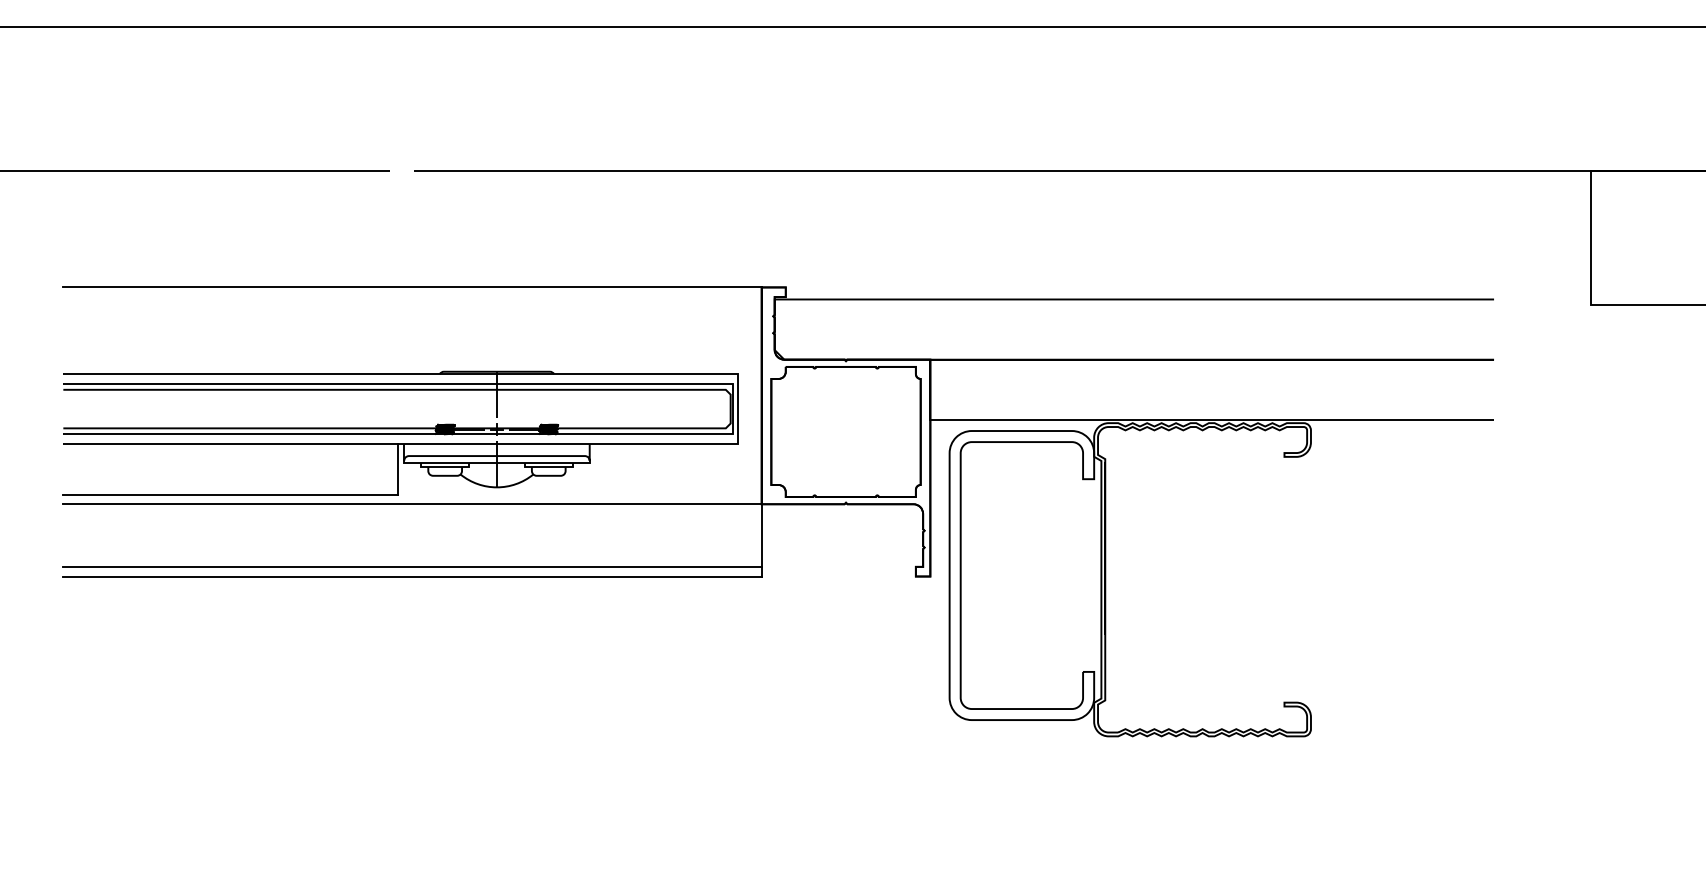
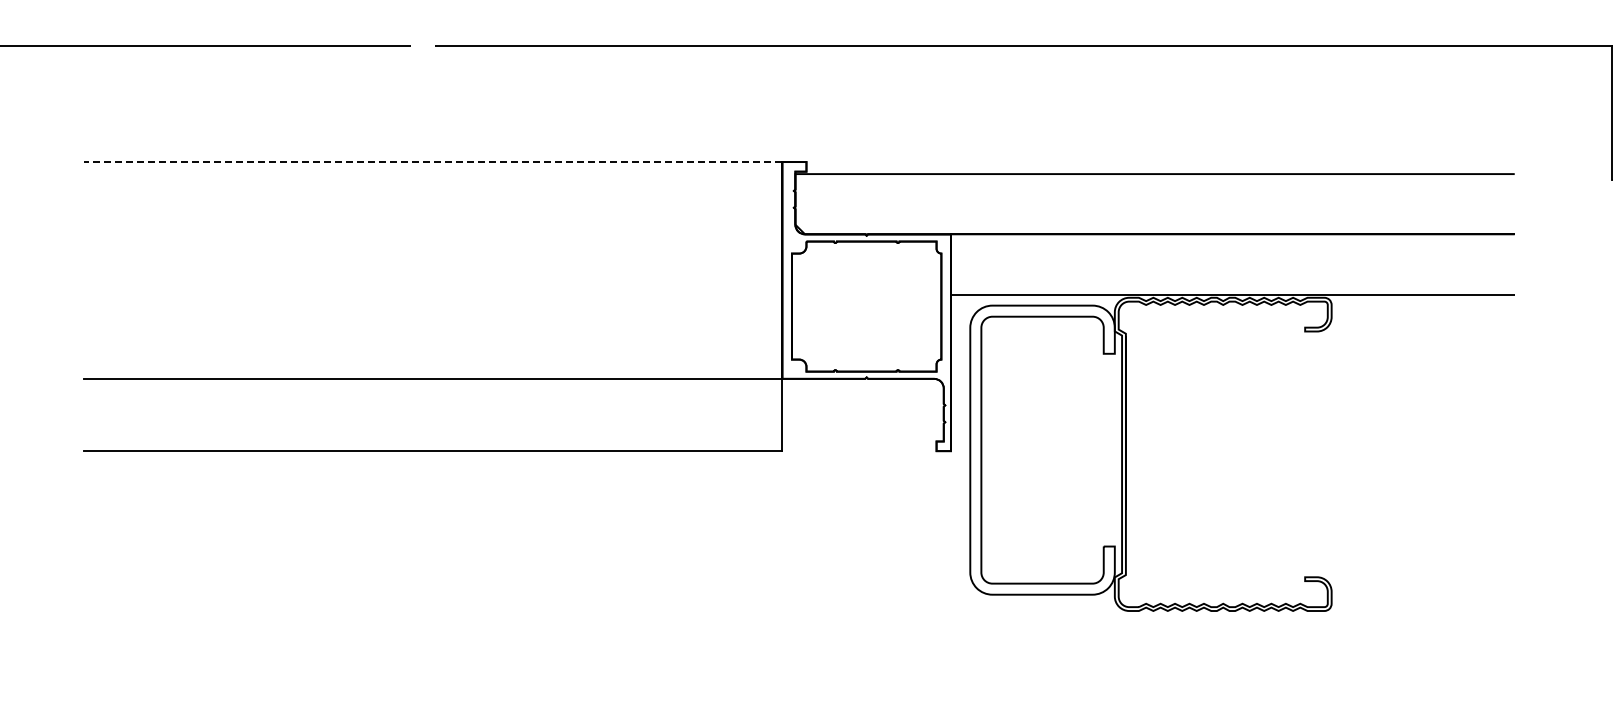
line: (411, 287) -> (432, 162), solid -> dashed
part: (400, 432) -> (421, 307), removed
line: (412, 566) -> (433, 441), removed

